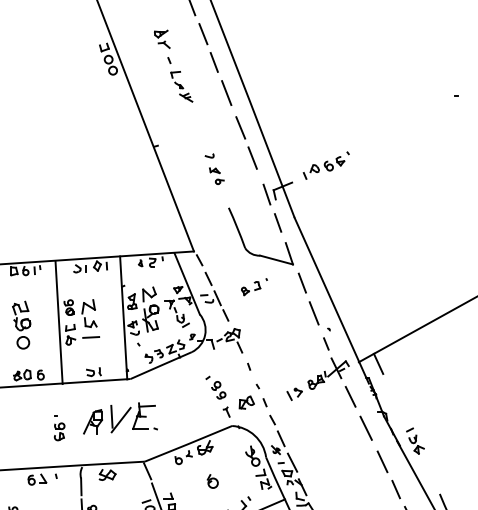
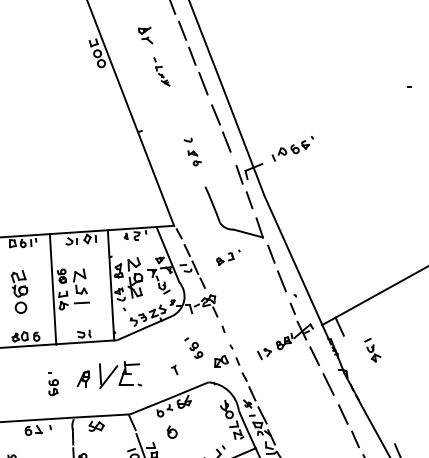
part: (180, 79) -> (162, 71), size x0.7
part: (226, 411) -> (174, 369), moved
part: (92, 421) -> (83, 378), size x0.7
part: (415, 440) -> (372, 349), moved
part: (212, 481) -> (171, 432), moved

